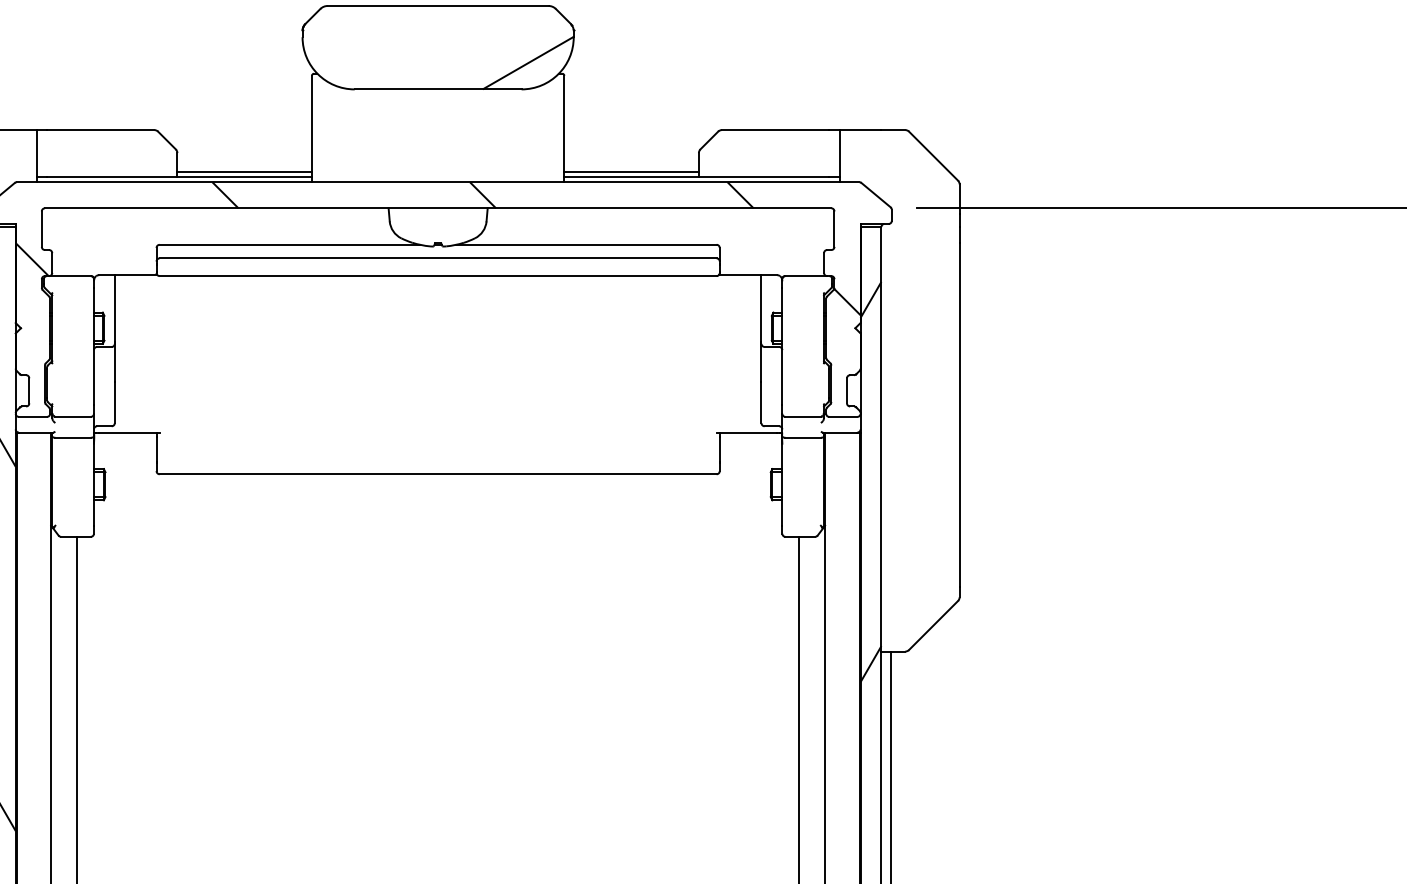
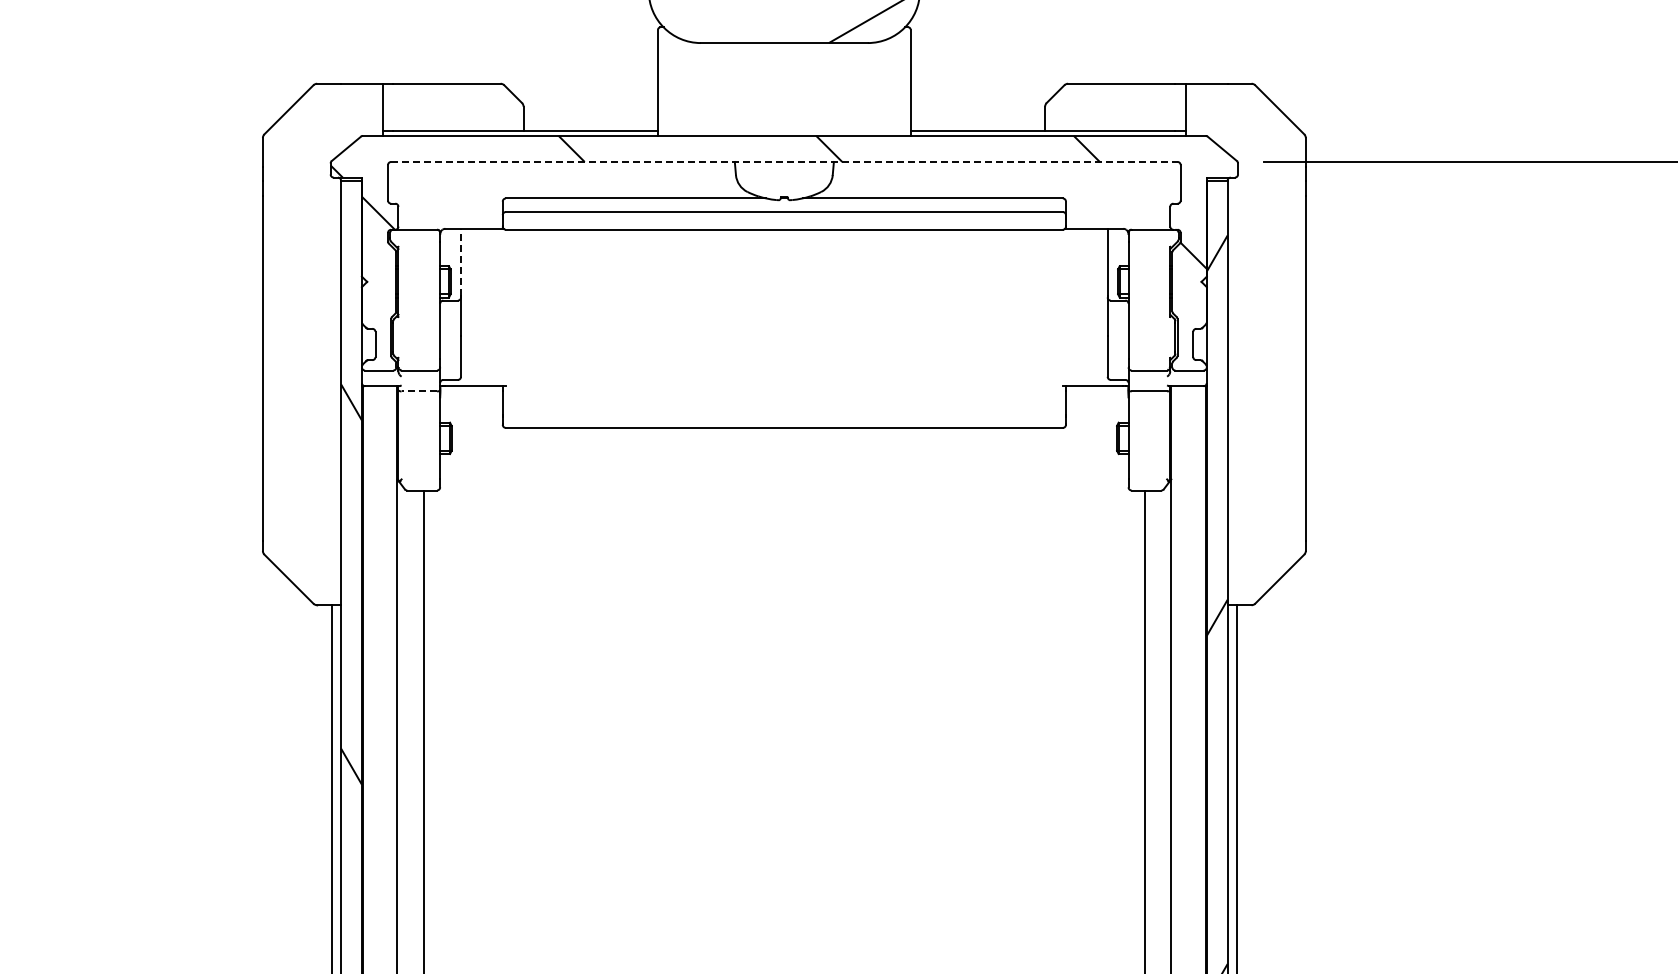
line: (244, 171) -> (590, 125), removed
line: (631, 171) -> (977, 125), removed
line: (438, 207) -> (784, 161), solid -> dashed
line: (115, 307) -> (461, 261), solid -> dashed
line: (73, 437) -> (419, 391), solid -> dashed

